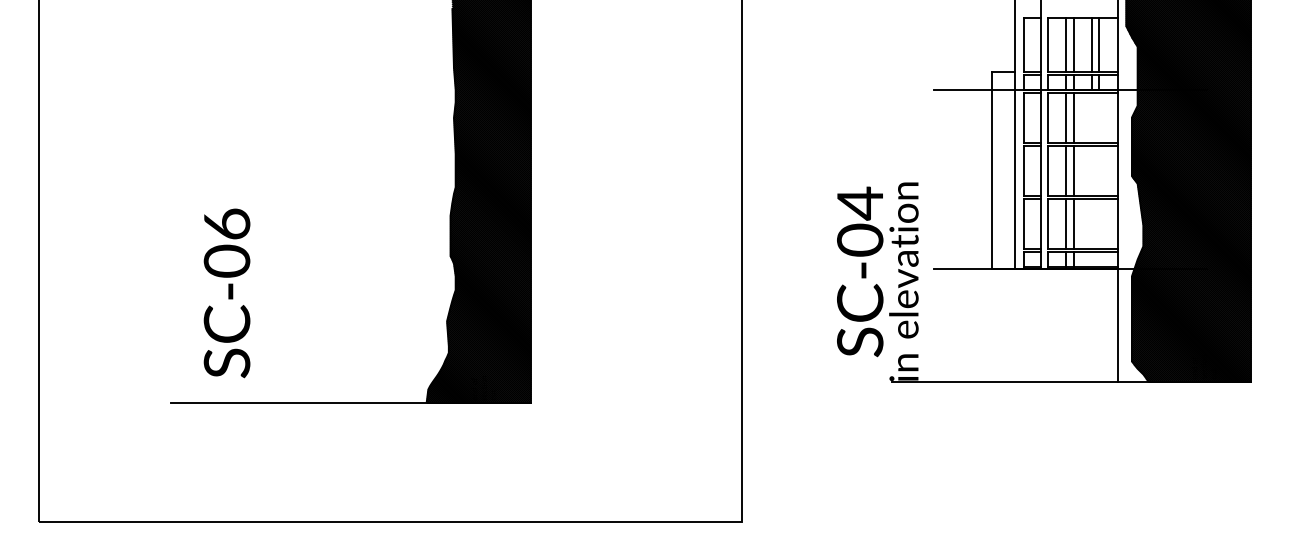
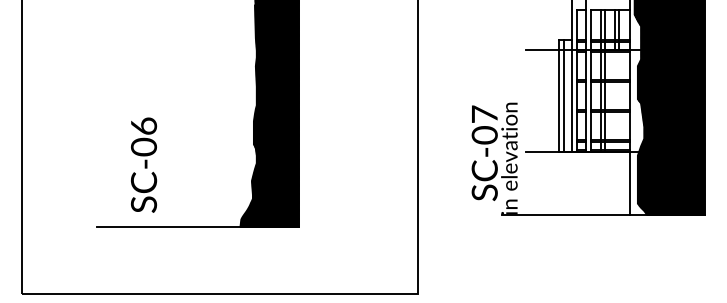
line: (1001, 169) -> (564, 95), added
text: (859, 203) -> (484, 114), SC-04 -> SC-07
text: (227, 292) -> (144, 164), moved

